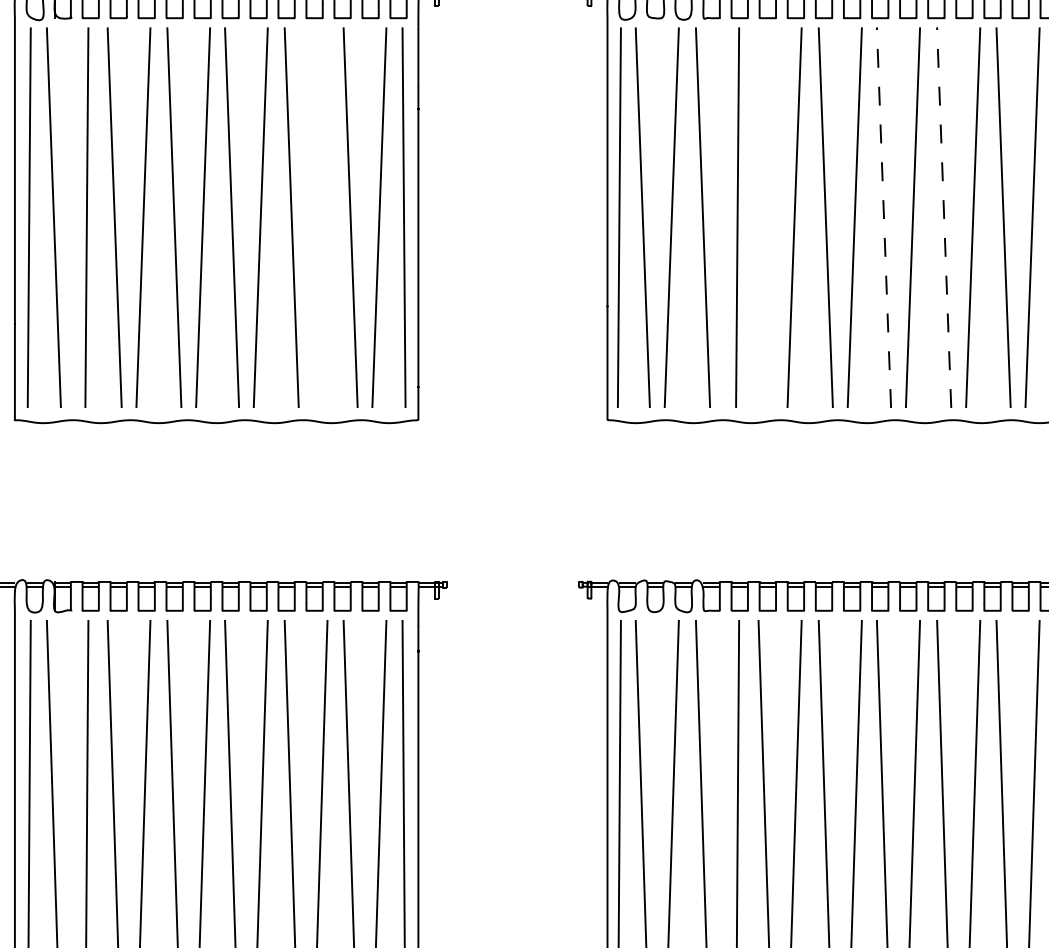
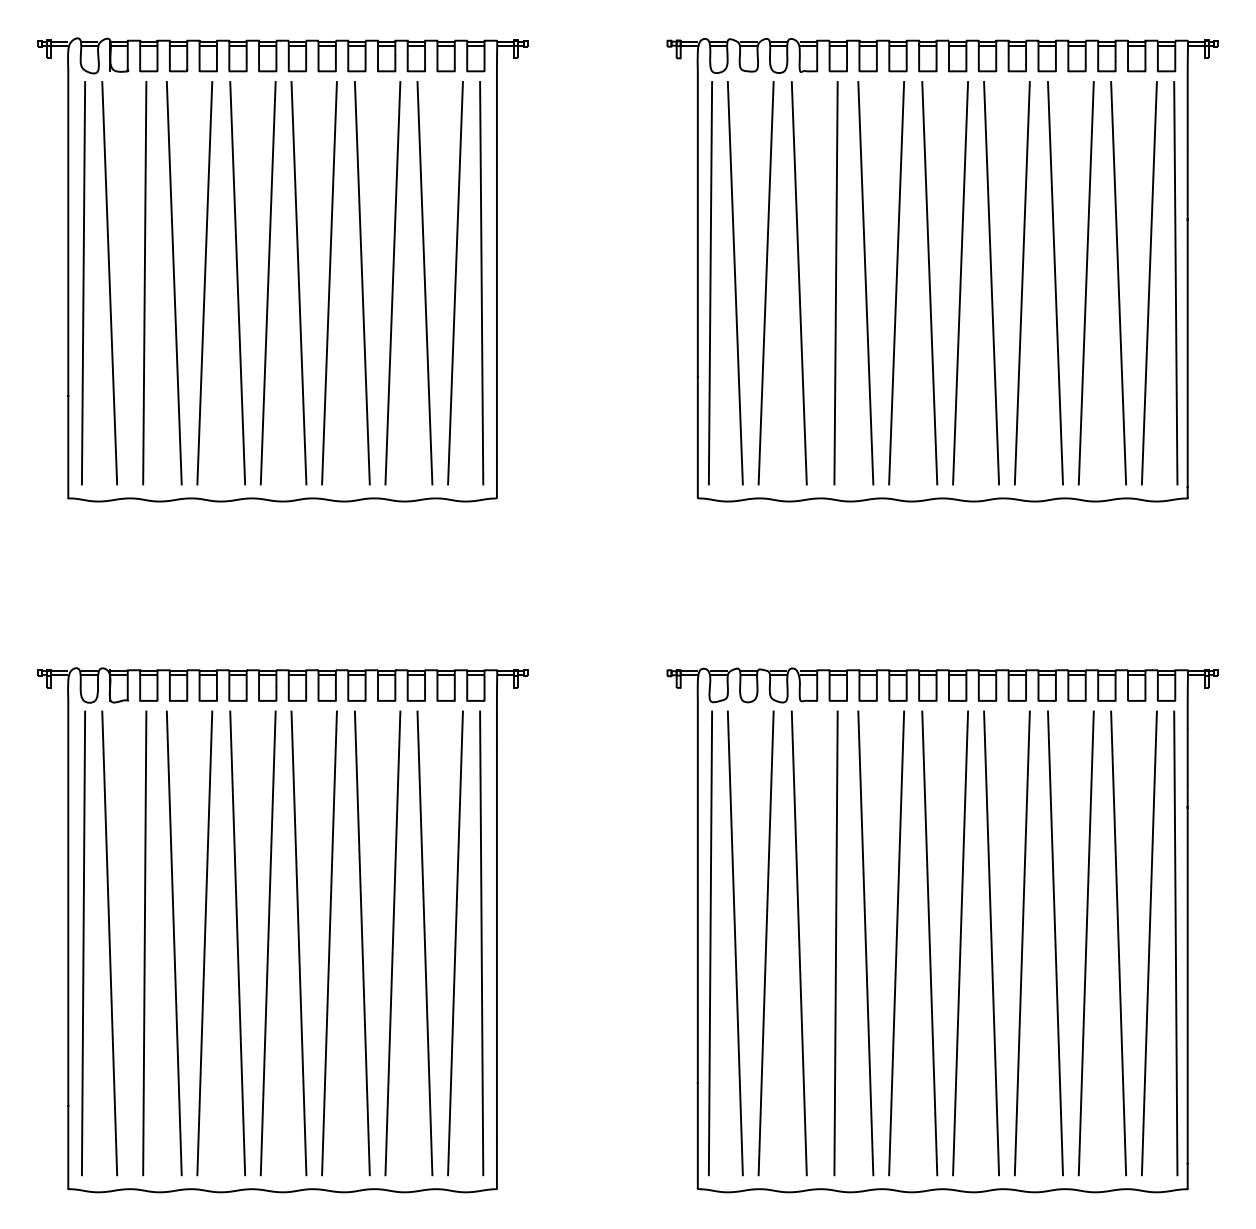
line: (883, 216) -> (991, 282), dashed -> solid
line: (944, 216) -> (1055, 282), dashed -> solid
line: (320, 217) -> (392, 283), added
line: (765, 217) -> (865, 283), added

